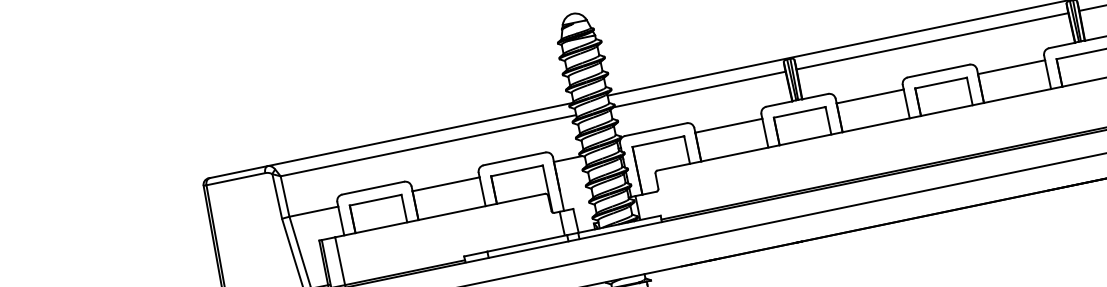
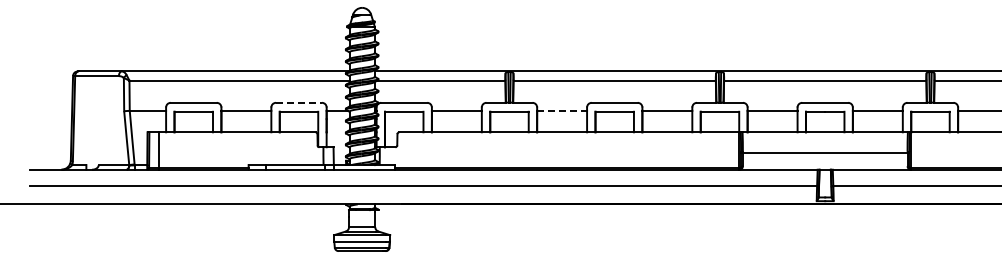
line: (870, 95) -> (562, 110), solid -> dashed
line: (515, 158) -> (299, 102), solid -> dashed

